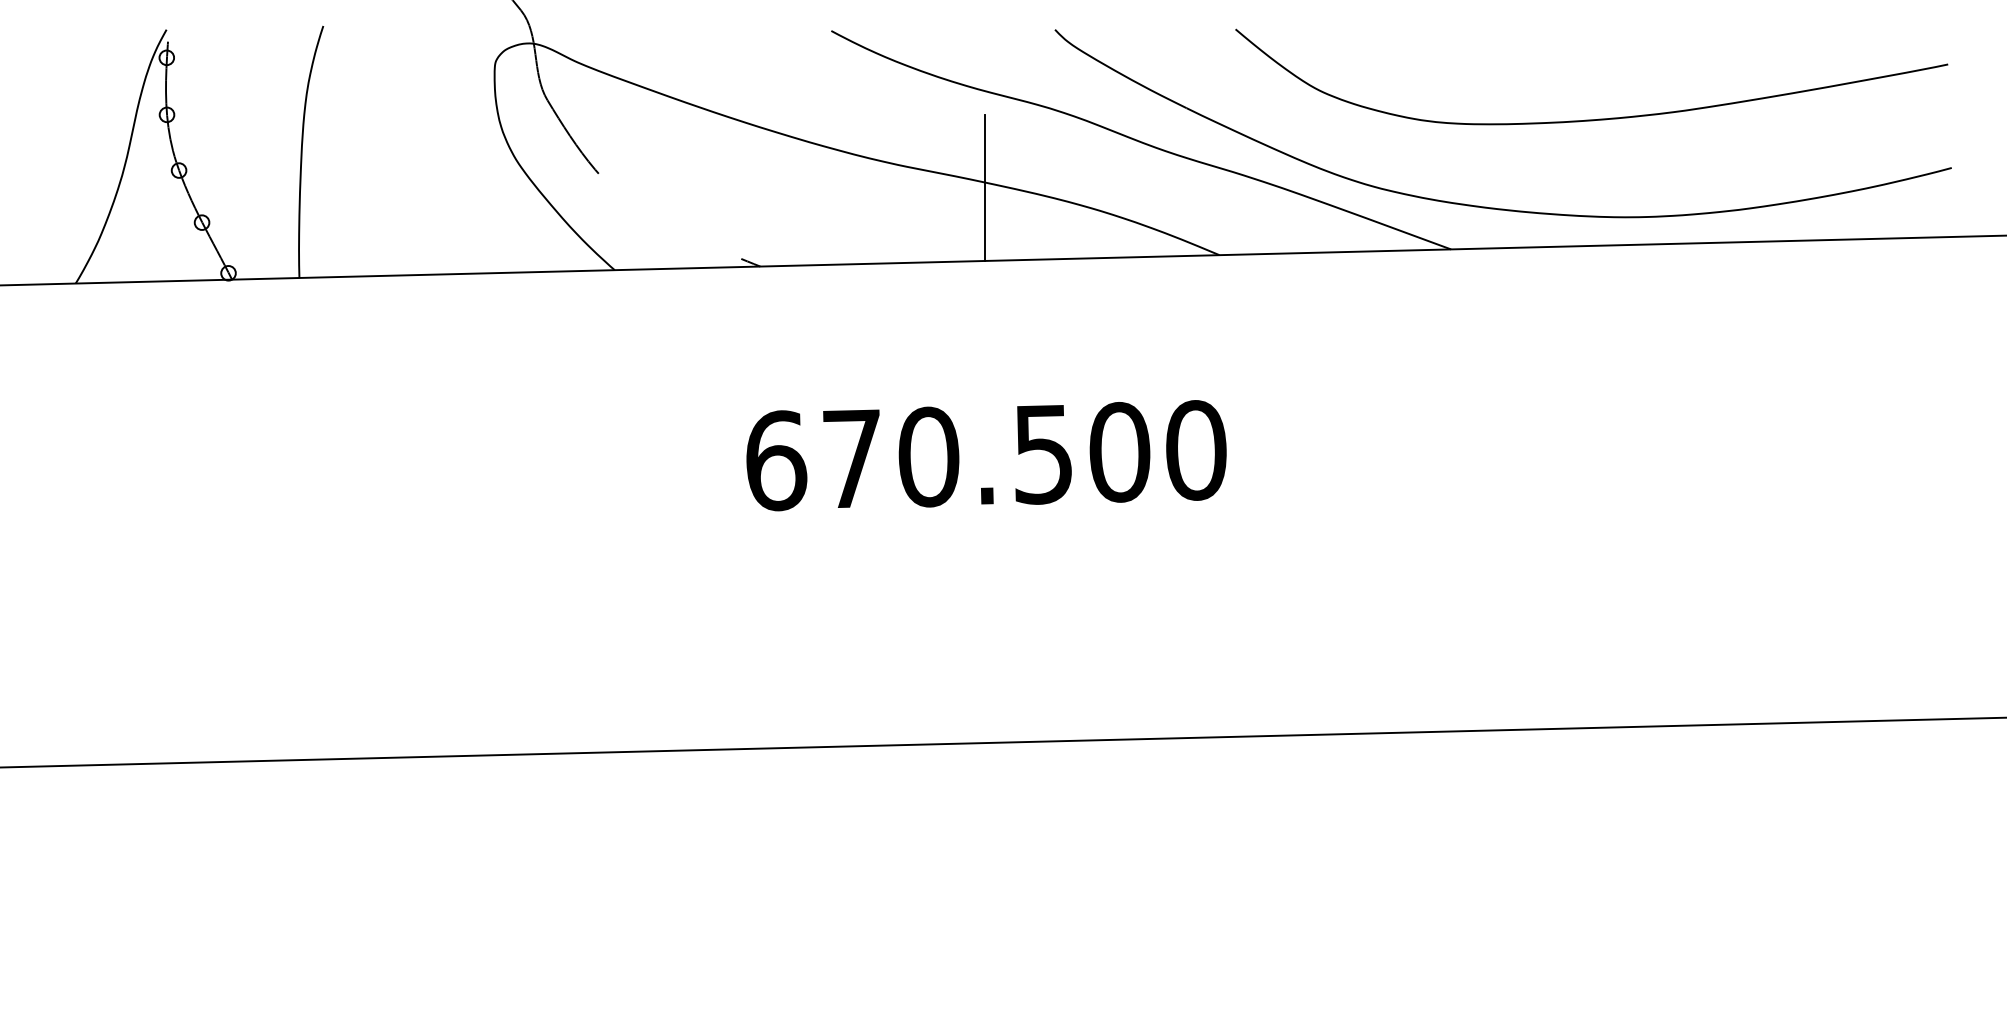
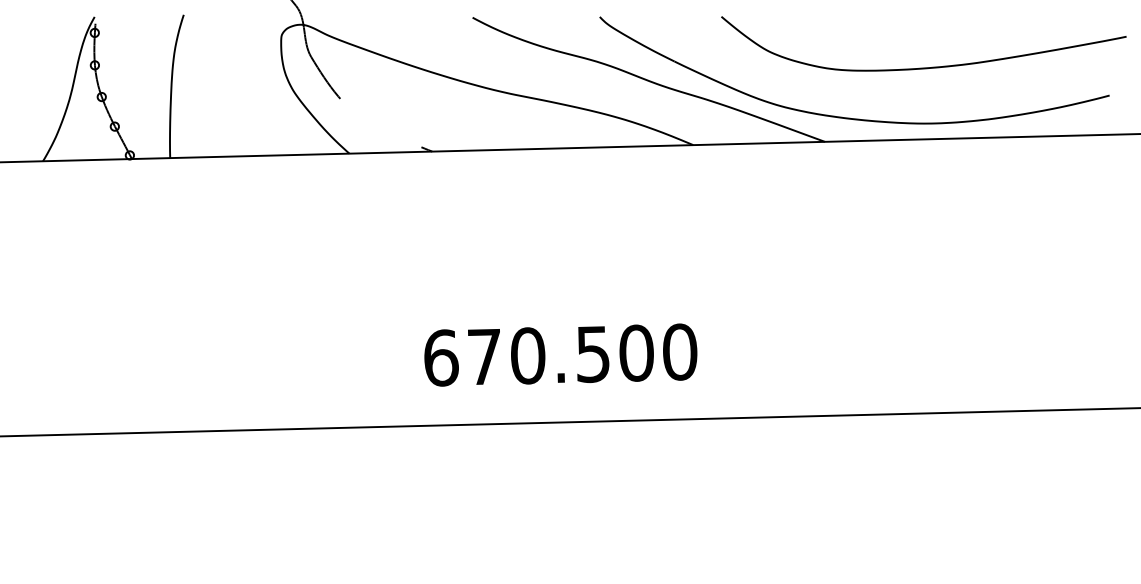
curve: (1590, 118) -> (923, 67), moved
line: (985, 187) -> (560, 106), removed
text: (985, 454) -> (560, 354), moved

